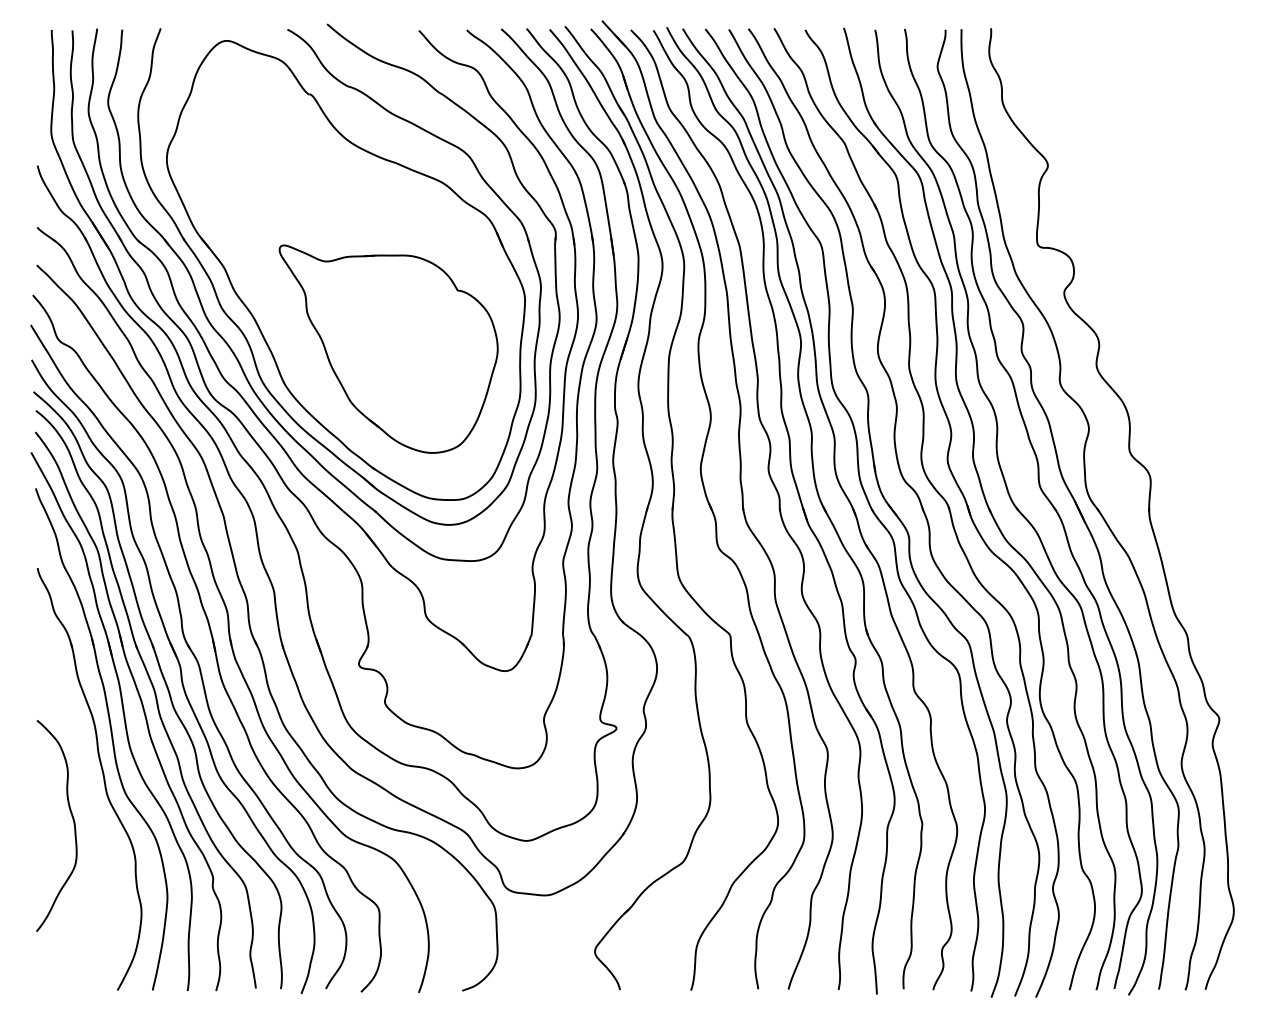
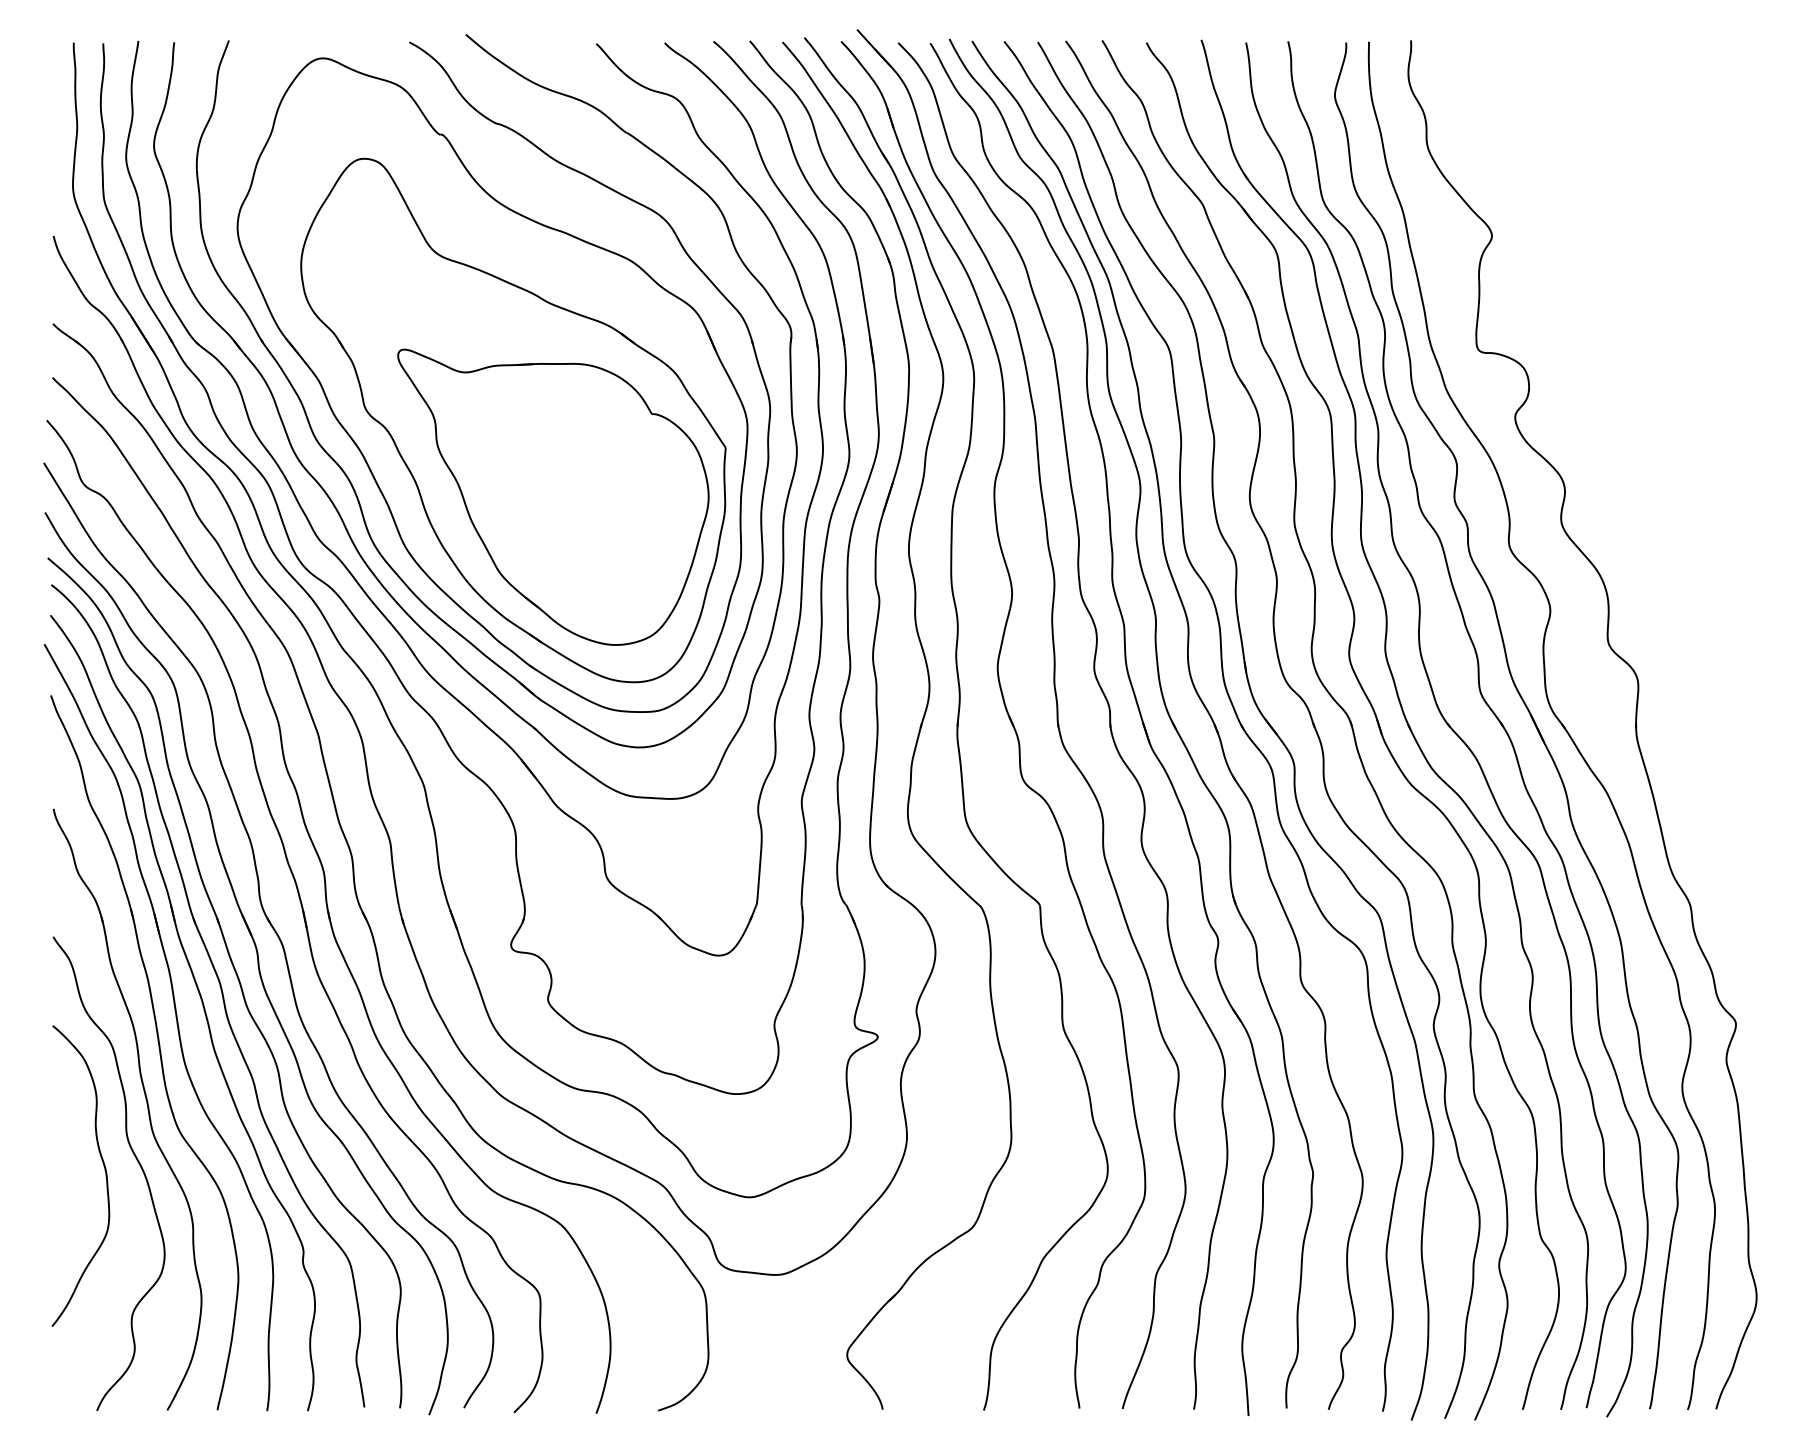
part: (360, 295) -> (513, 420), added
curve: (95, 815) -> (136, 1160), added

